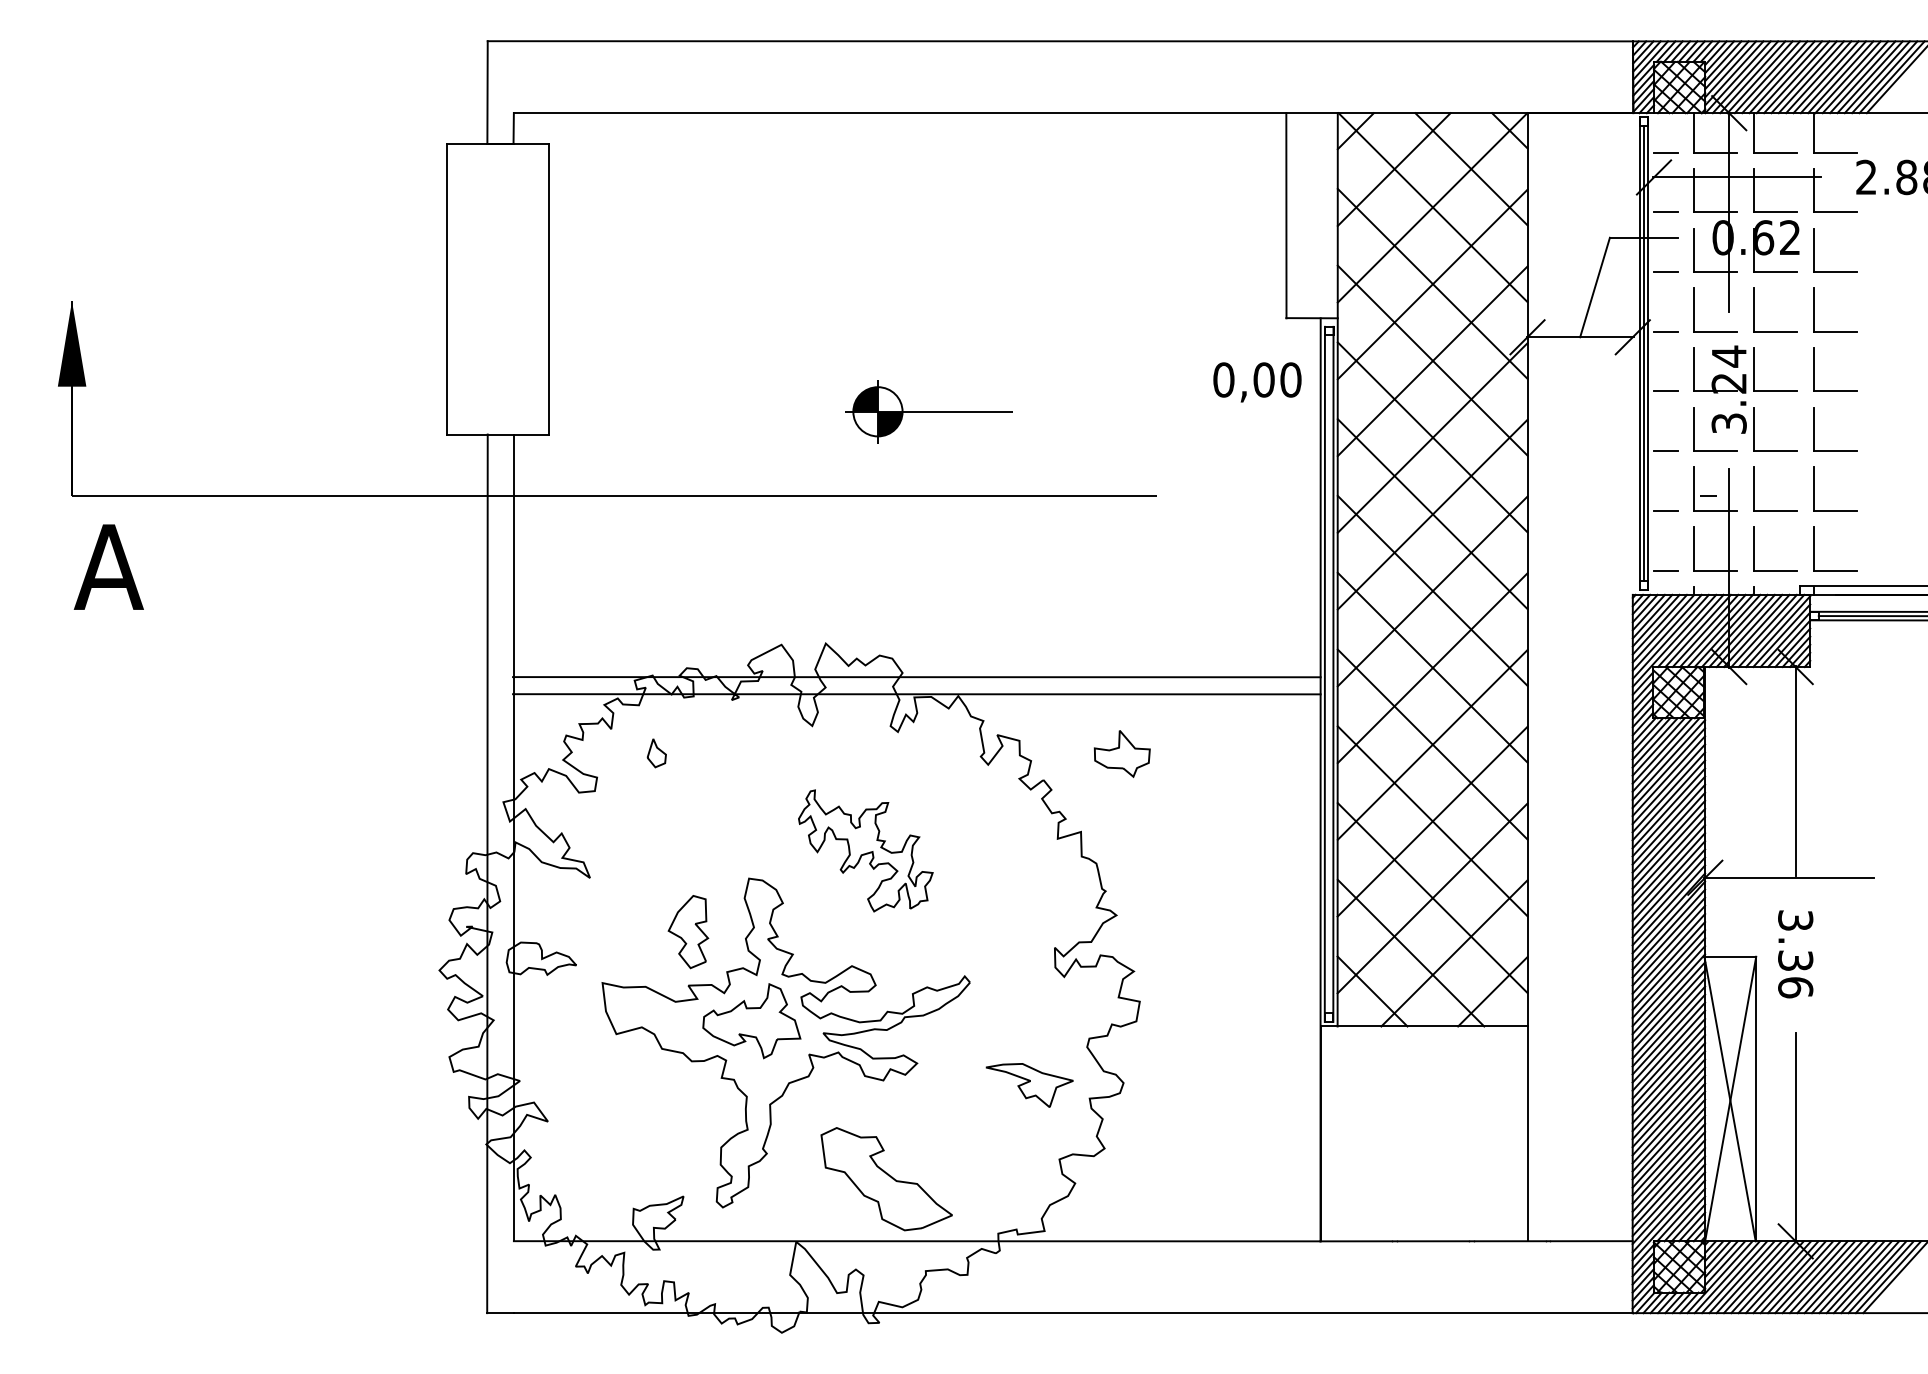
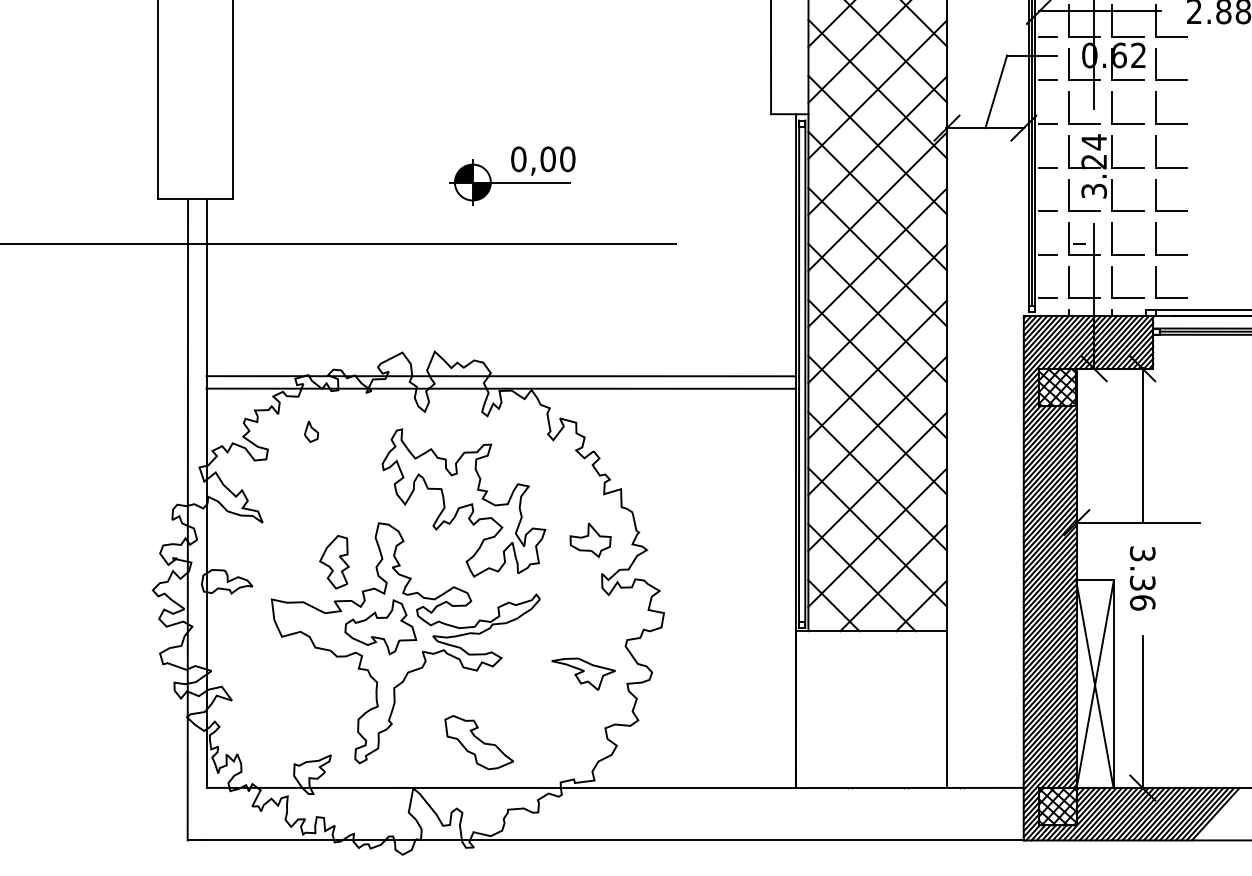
text: (1257, 382) -> (543, 161), moved
part: (1121, 753) -> (590, 539), moved
part: (865, 850) -> (463, 502), size x1.67
part: (886, 1178) -> (479, 742), size x0.71

